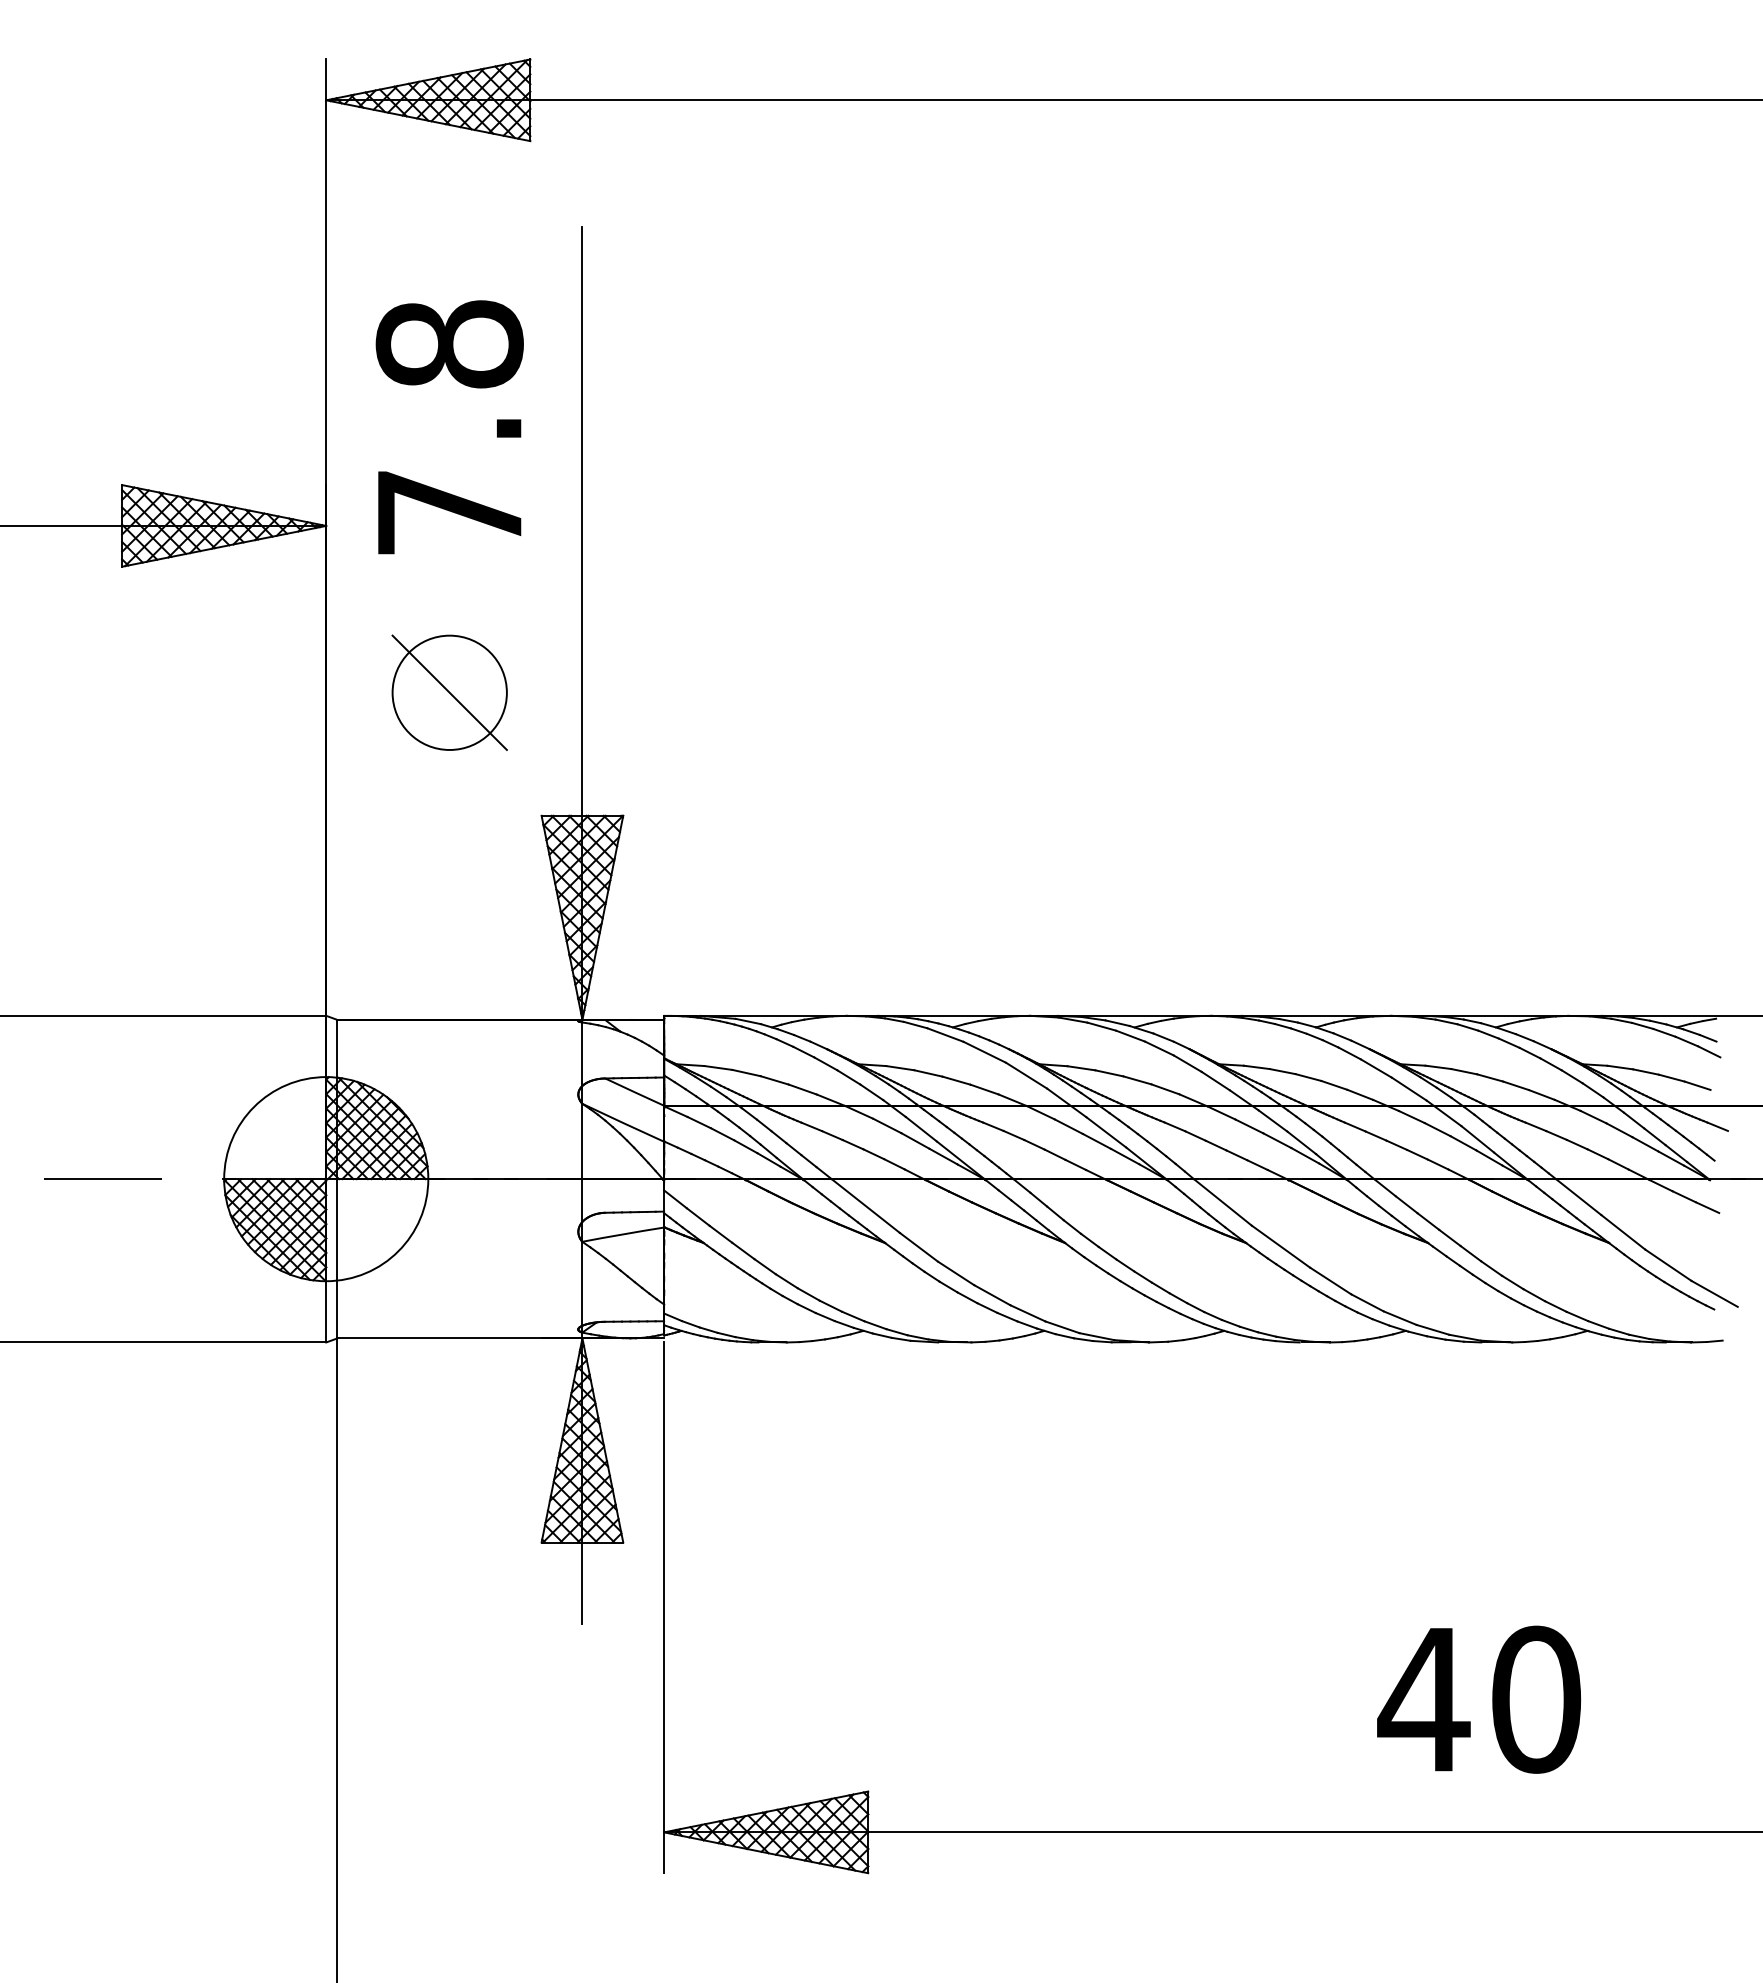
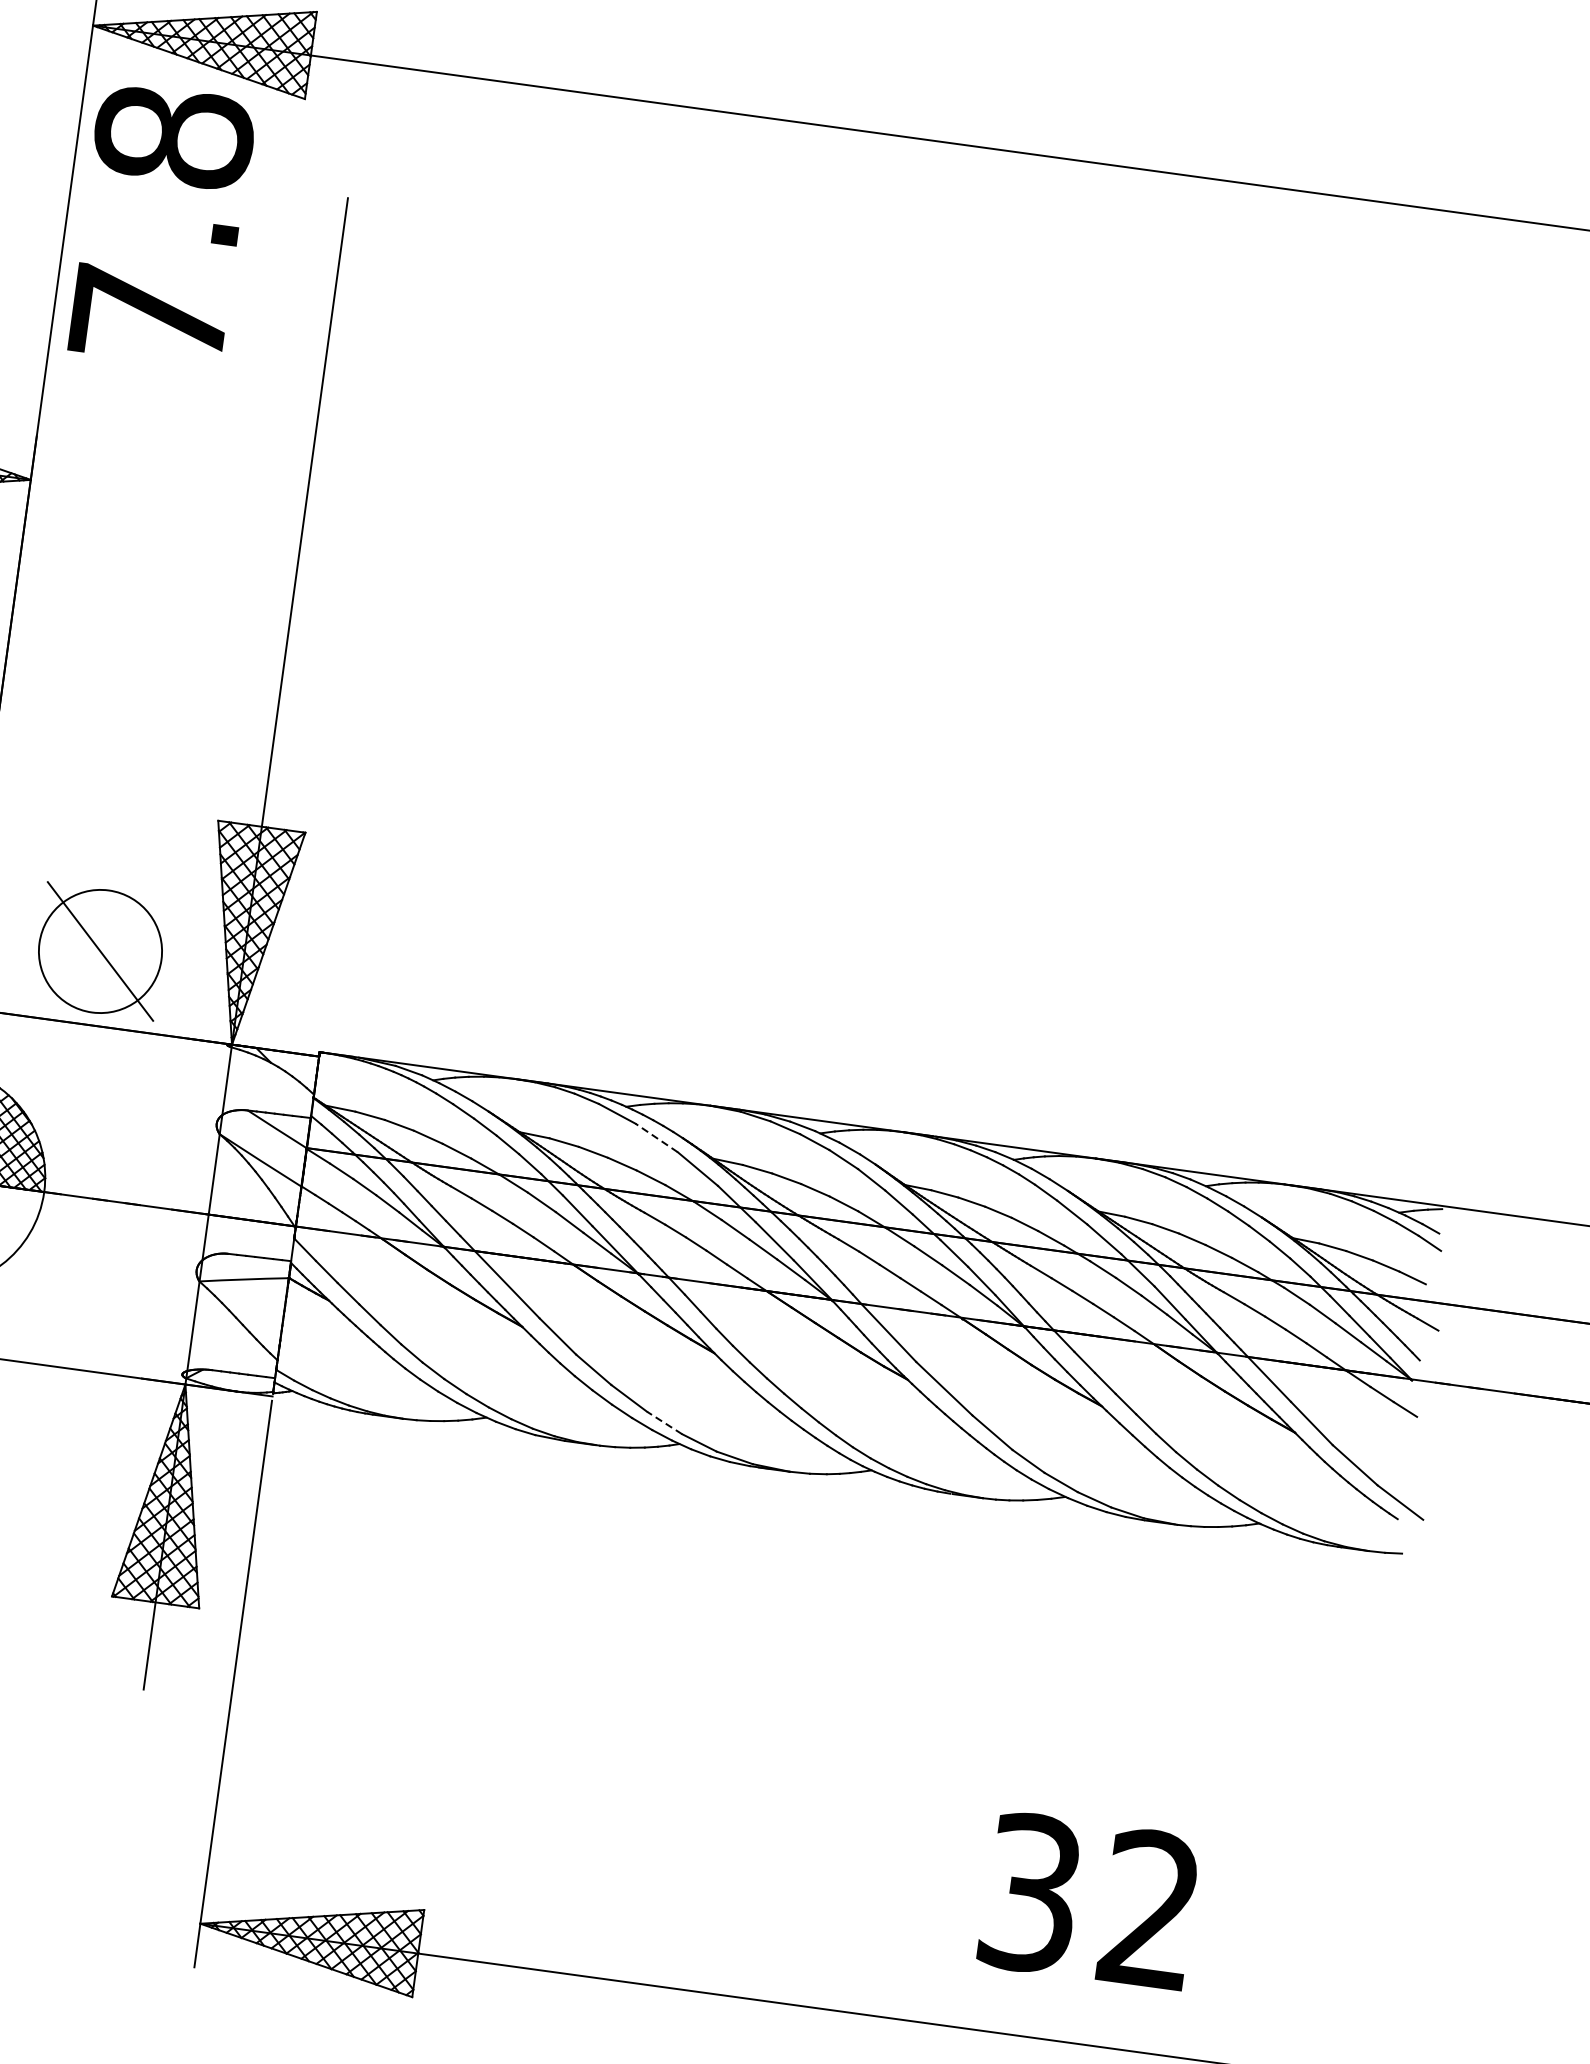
text: (449, 427) -> (161, 225), moved
part: (449, 692) -> (100, 951), moved
line: (984, 1052) -> (656, 1138), solid -> dashed
line: (1027, 1313) -> (664, 1423), solid -> dashed
text: (1479, 1699) -> (1090, 1901), 40 -> 32

